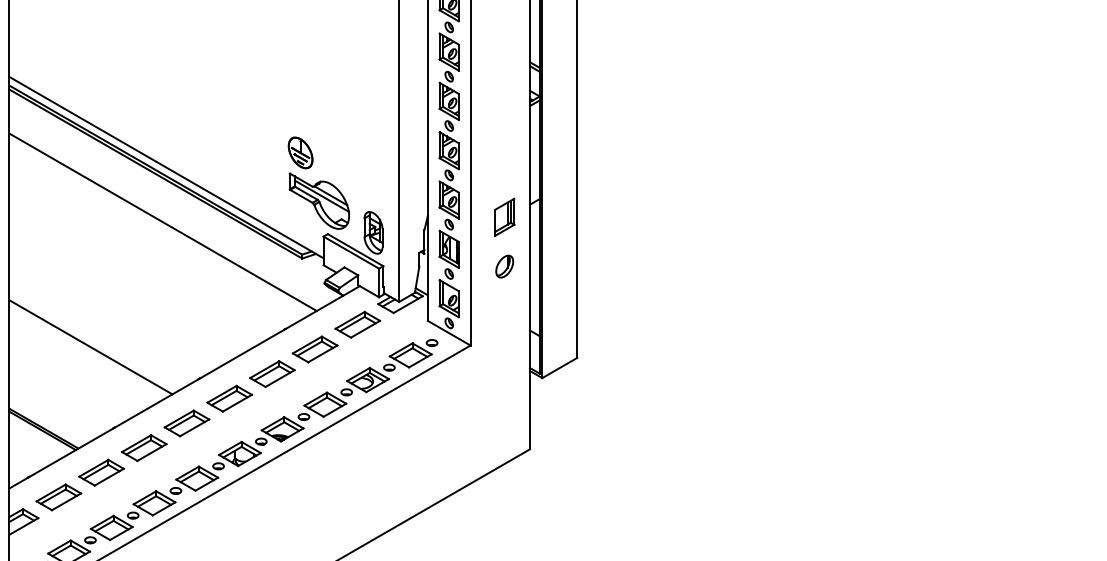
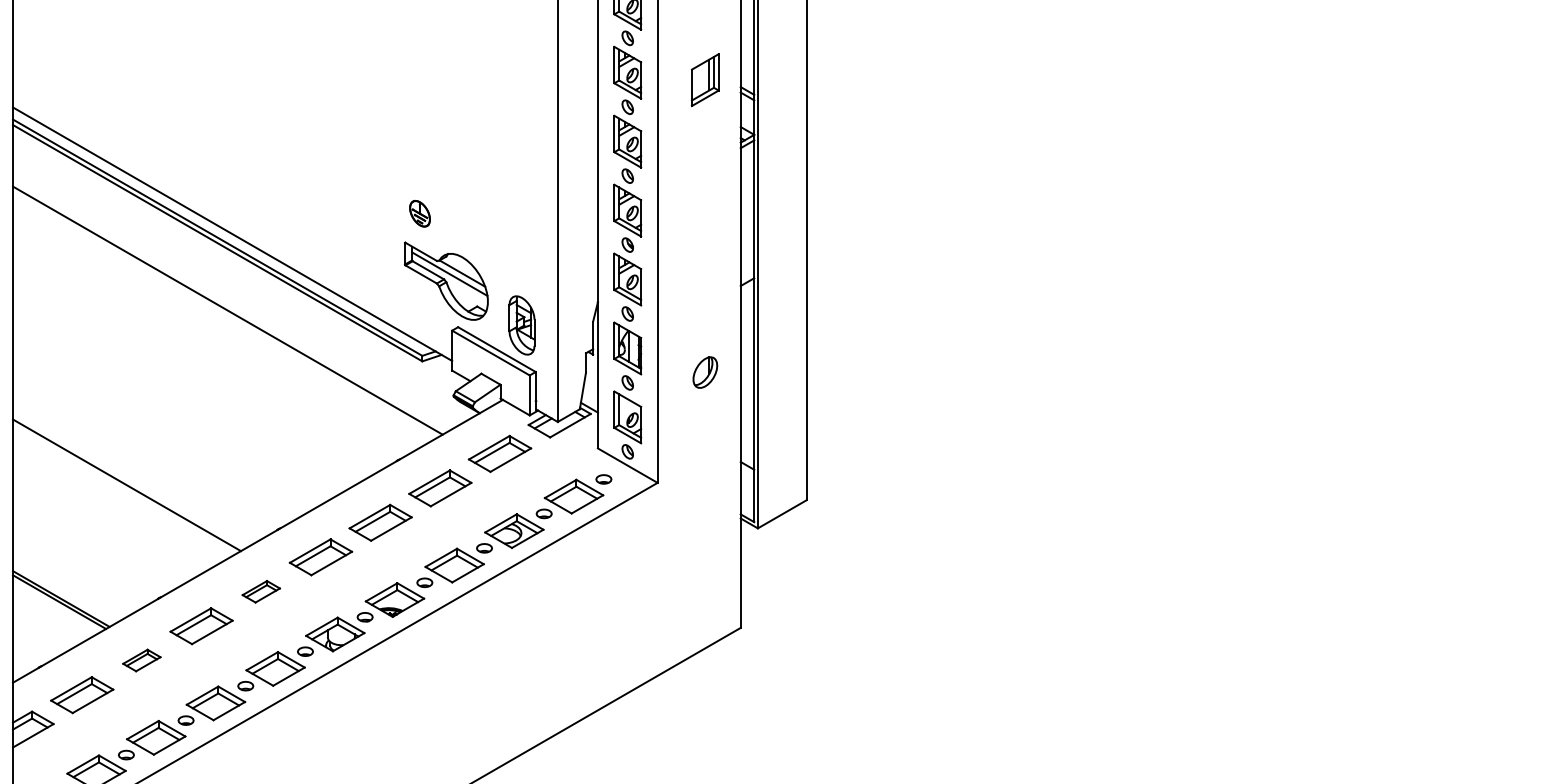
part: (300, 152) -> (419, 213), size x0.6
part: (504, 216) -> (705, 78), moved
part: (186, 423) -> (260, 591), size x0.6
part: (101, 472) -> (141, 660), size x0.6

